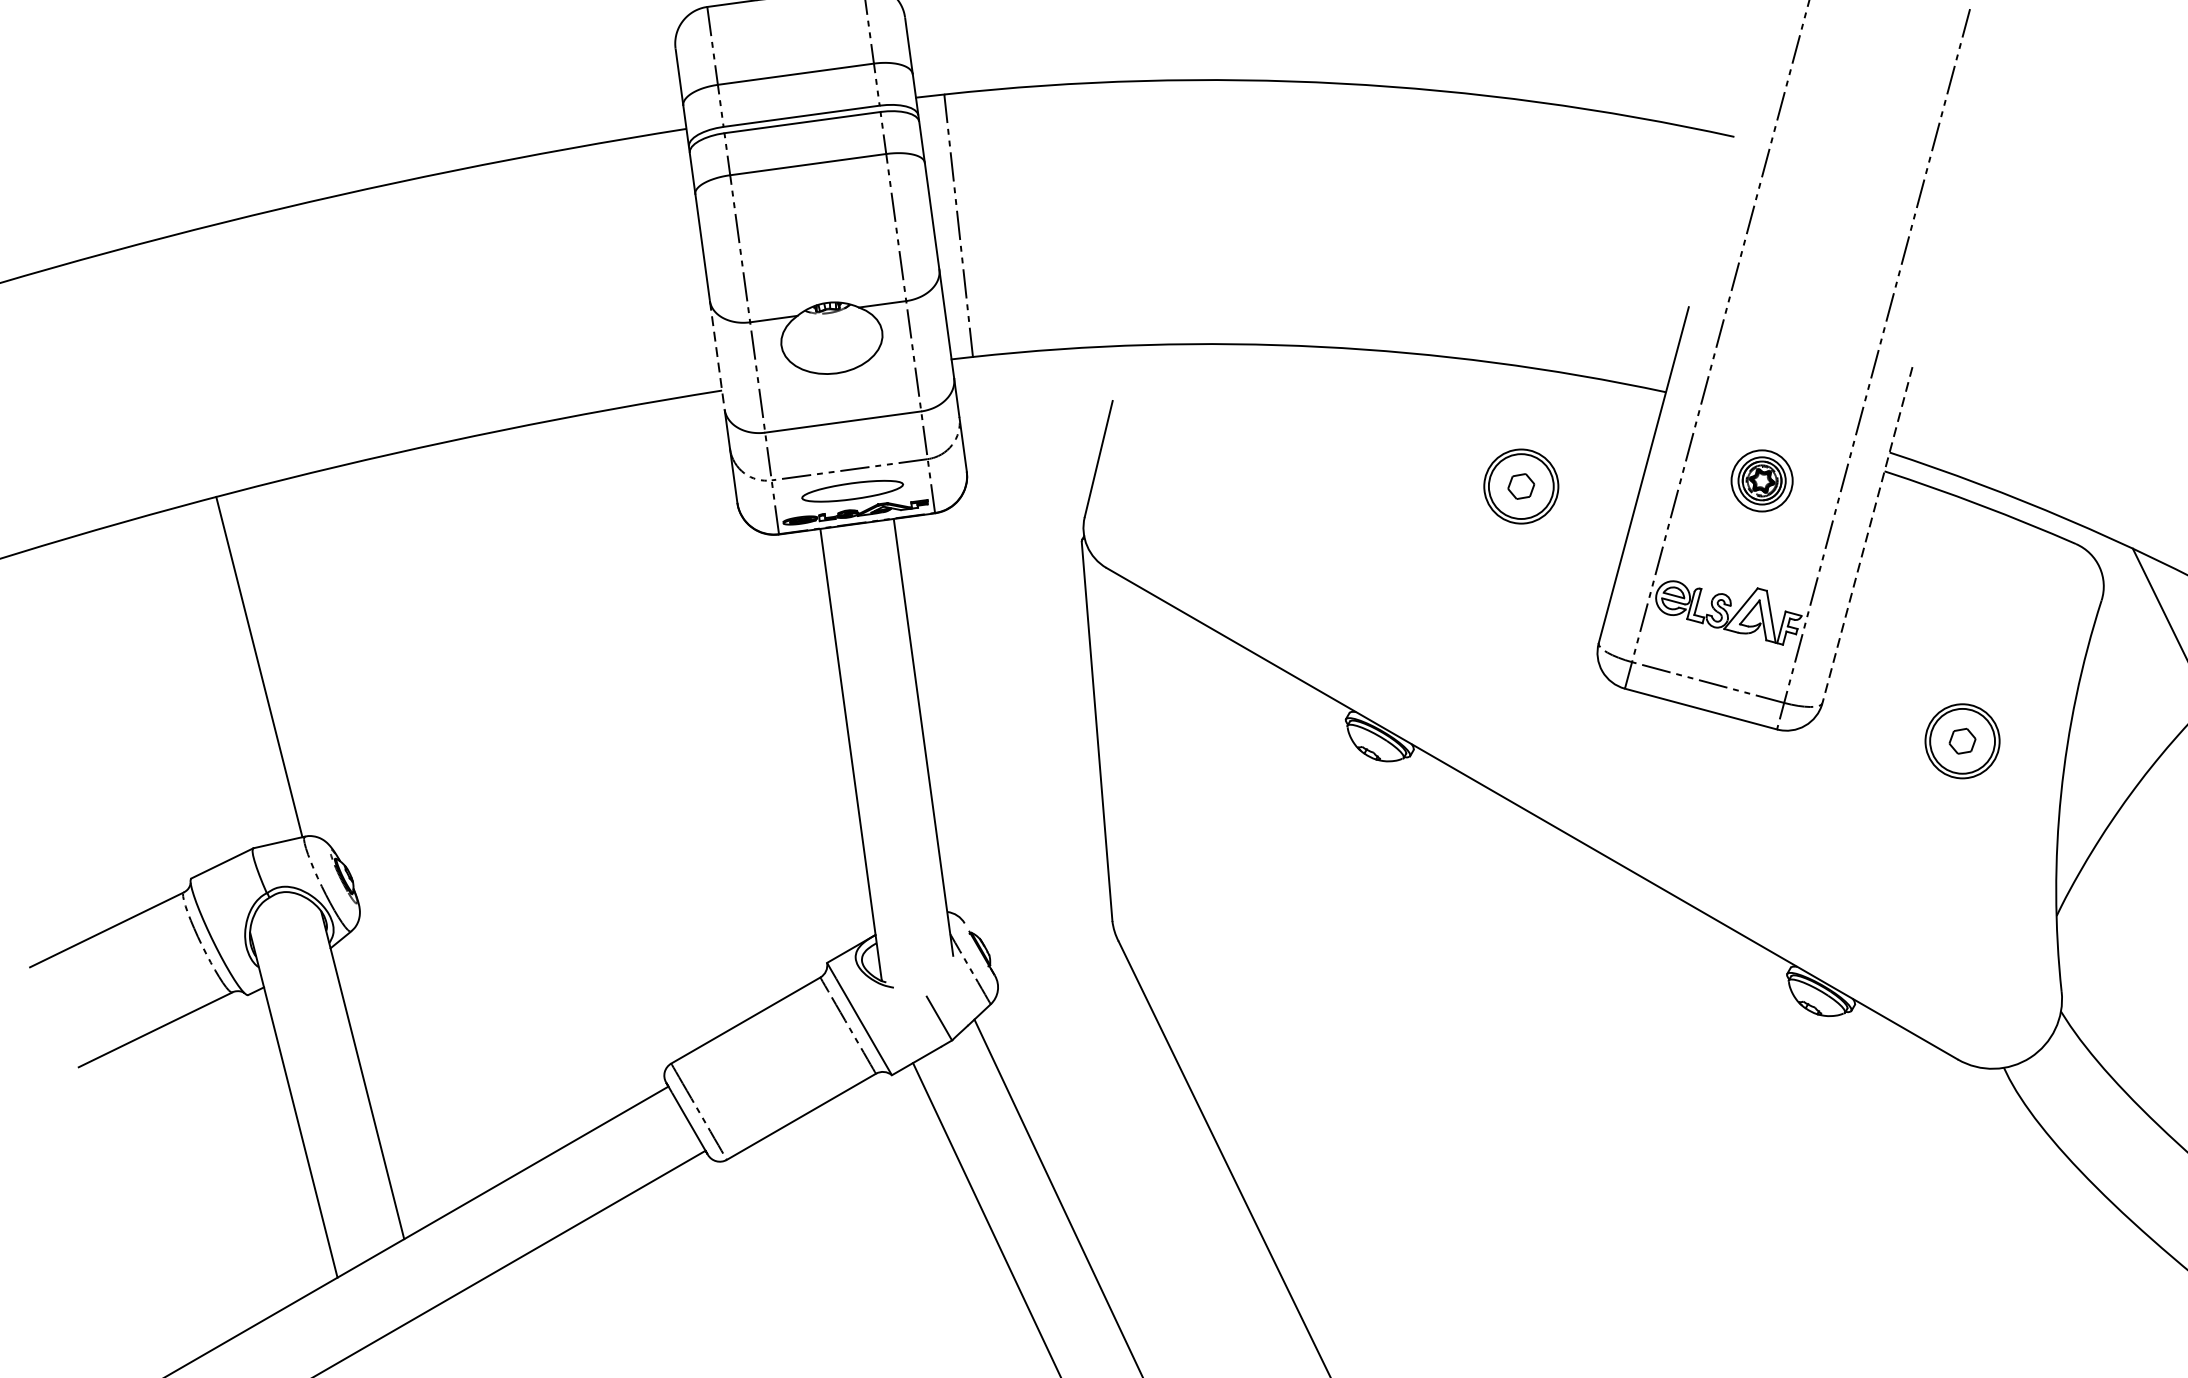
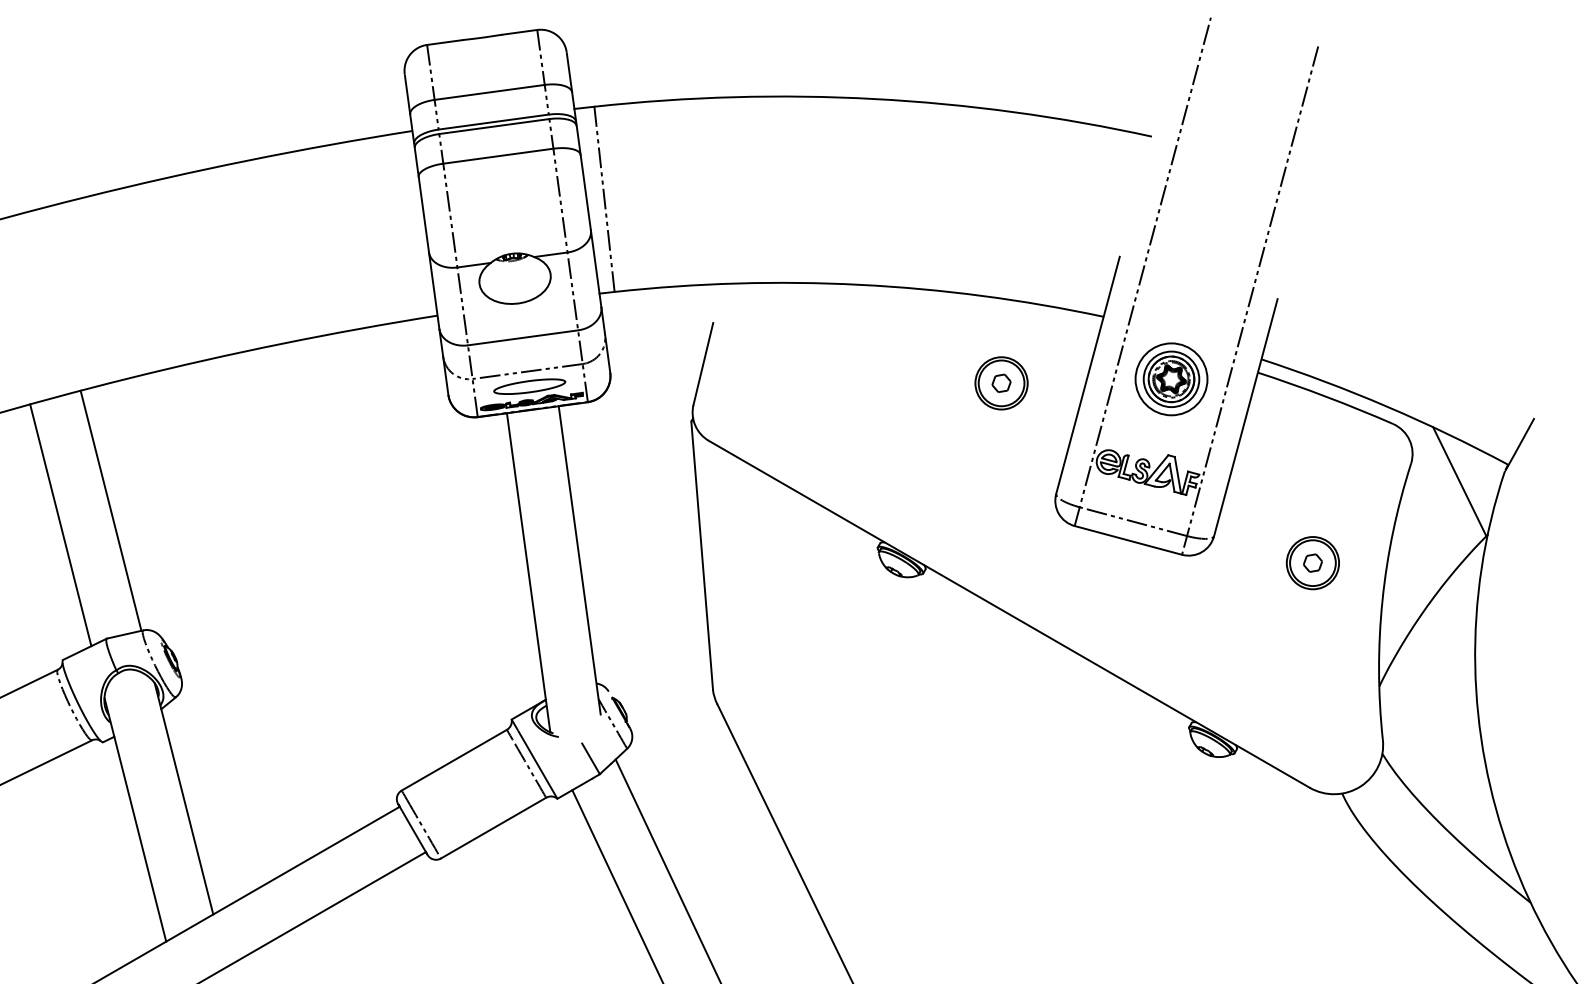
line: (717, 354) -> (434, 290), dashed -> solid
part: (1762, 481) -> (1171, 379), size x1.67
line: (1866, 534) -> (1245, 417), dashed -> solid
line: (187, 687) -> (60, 525), added

